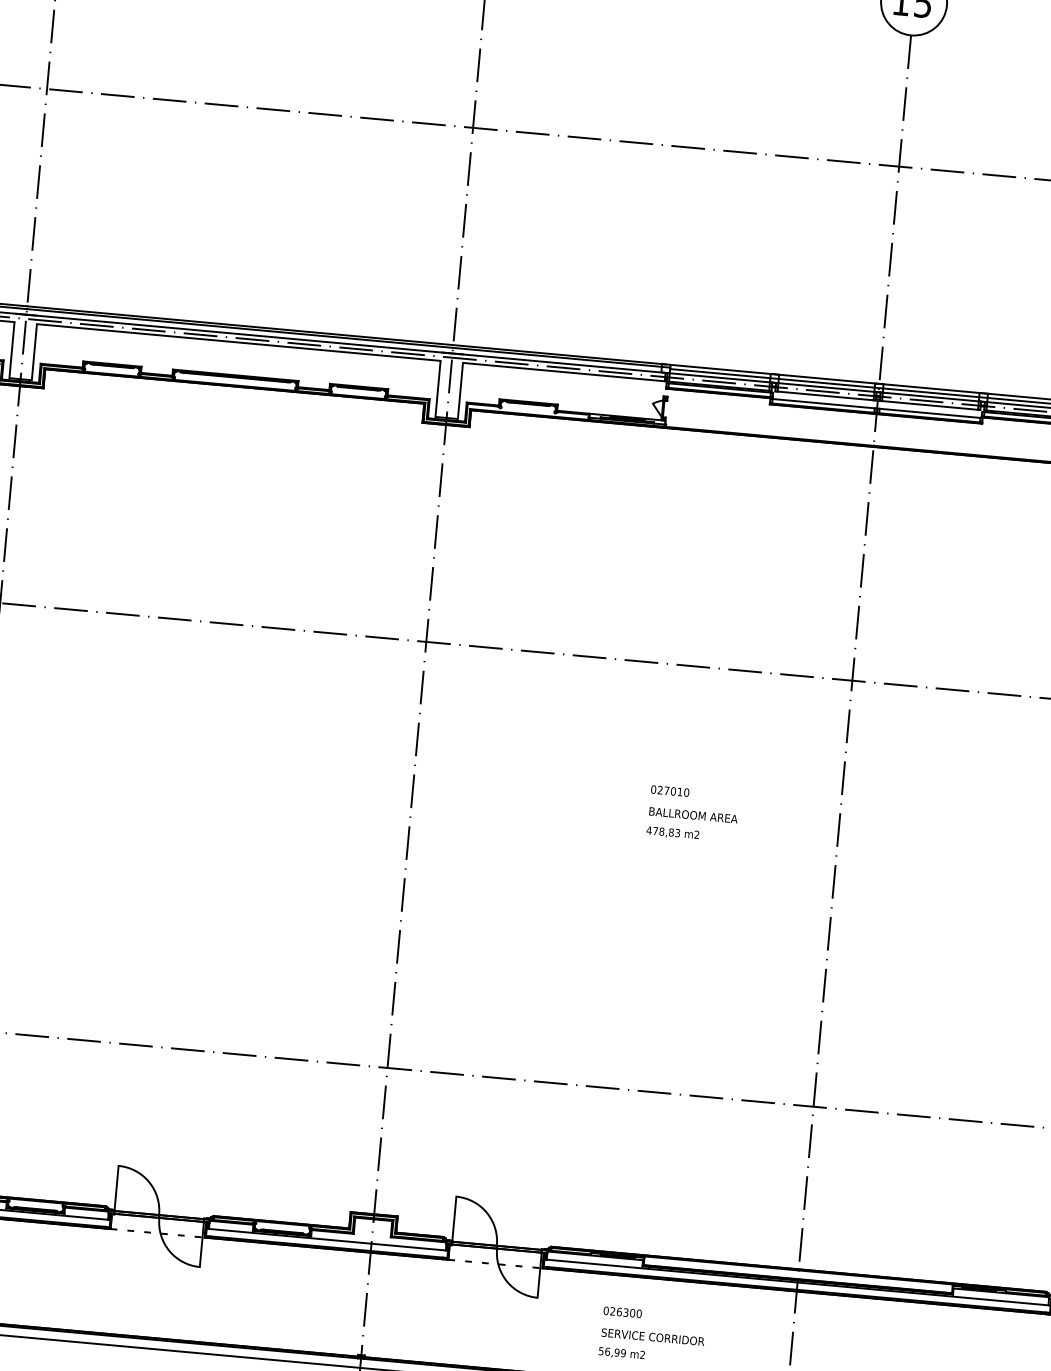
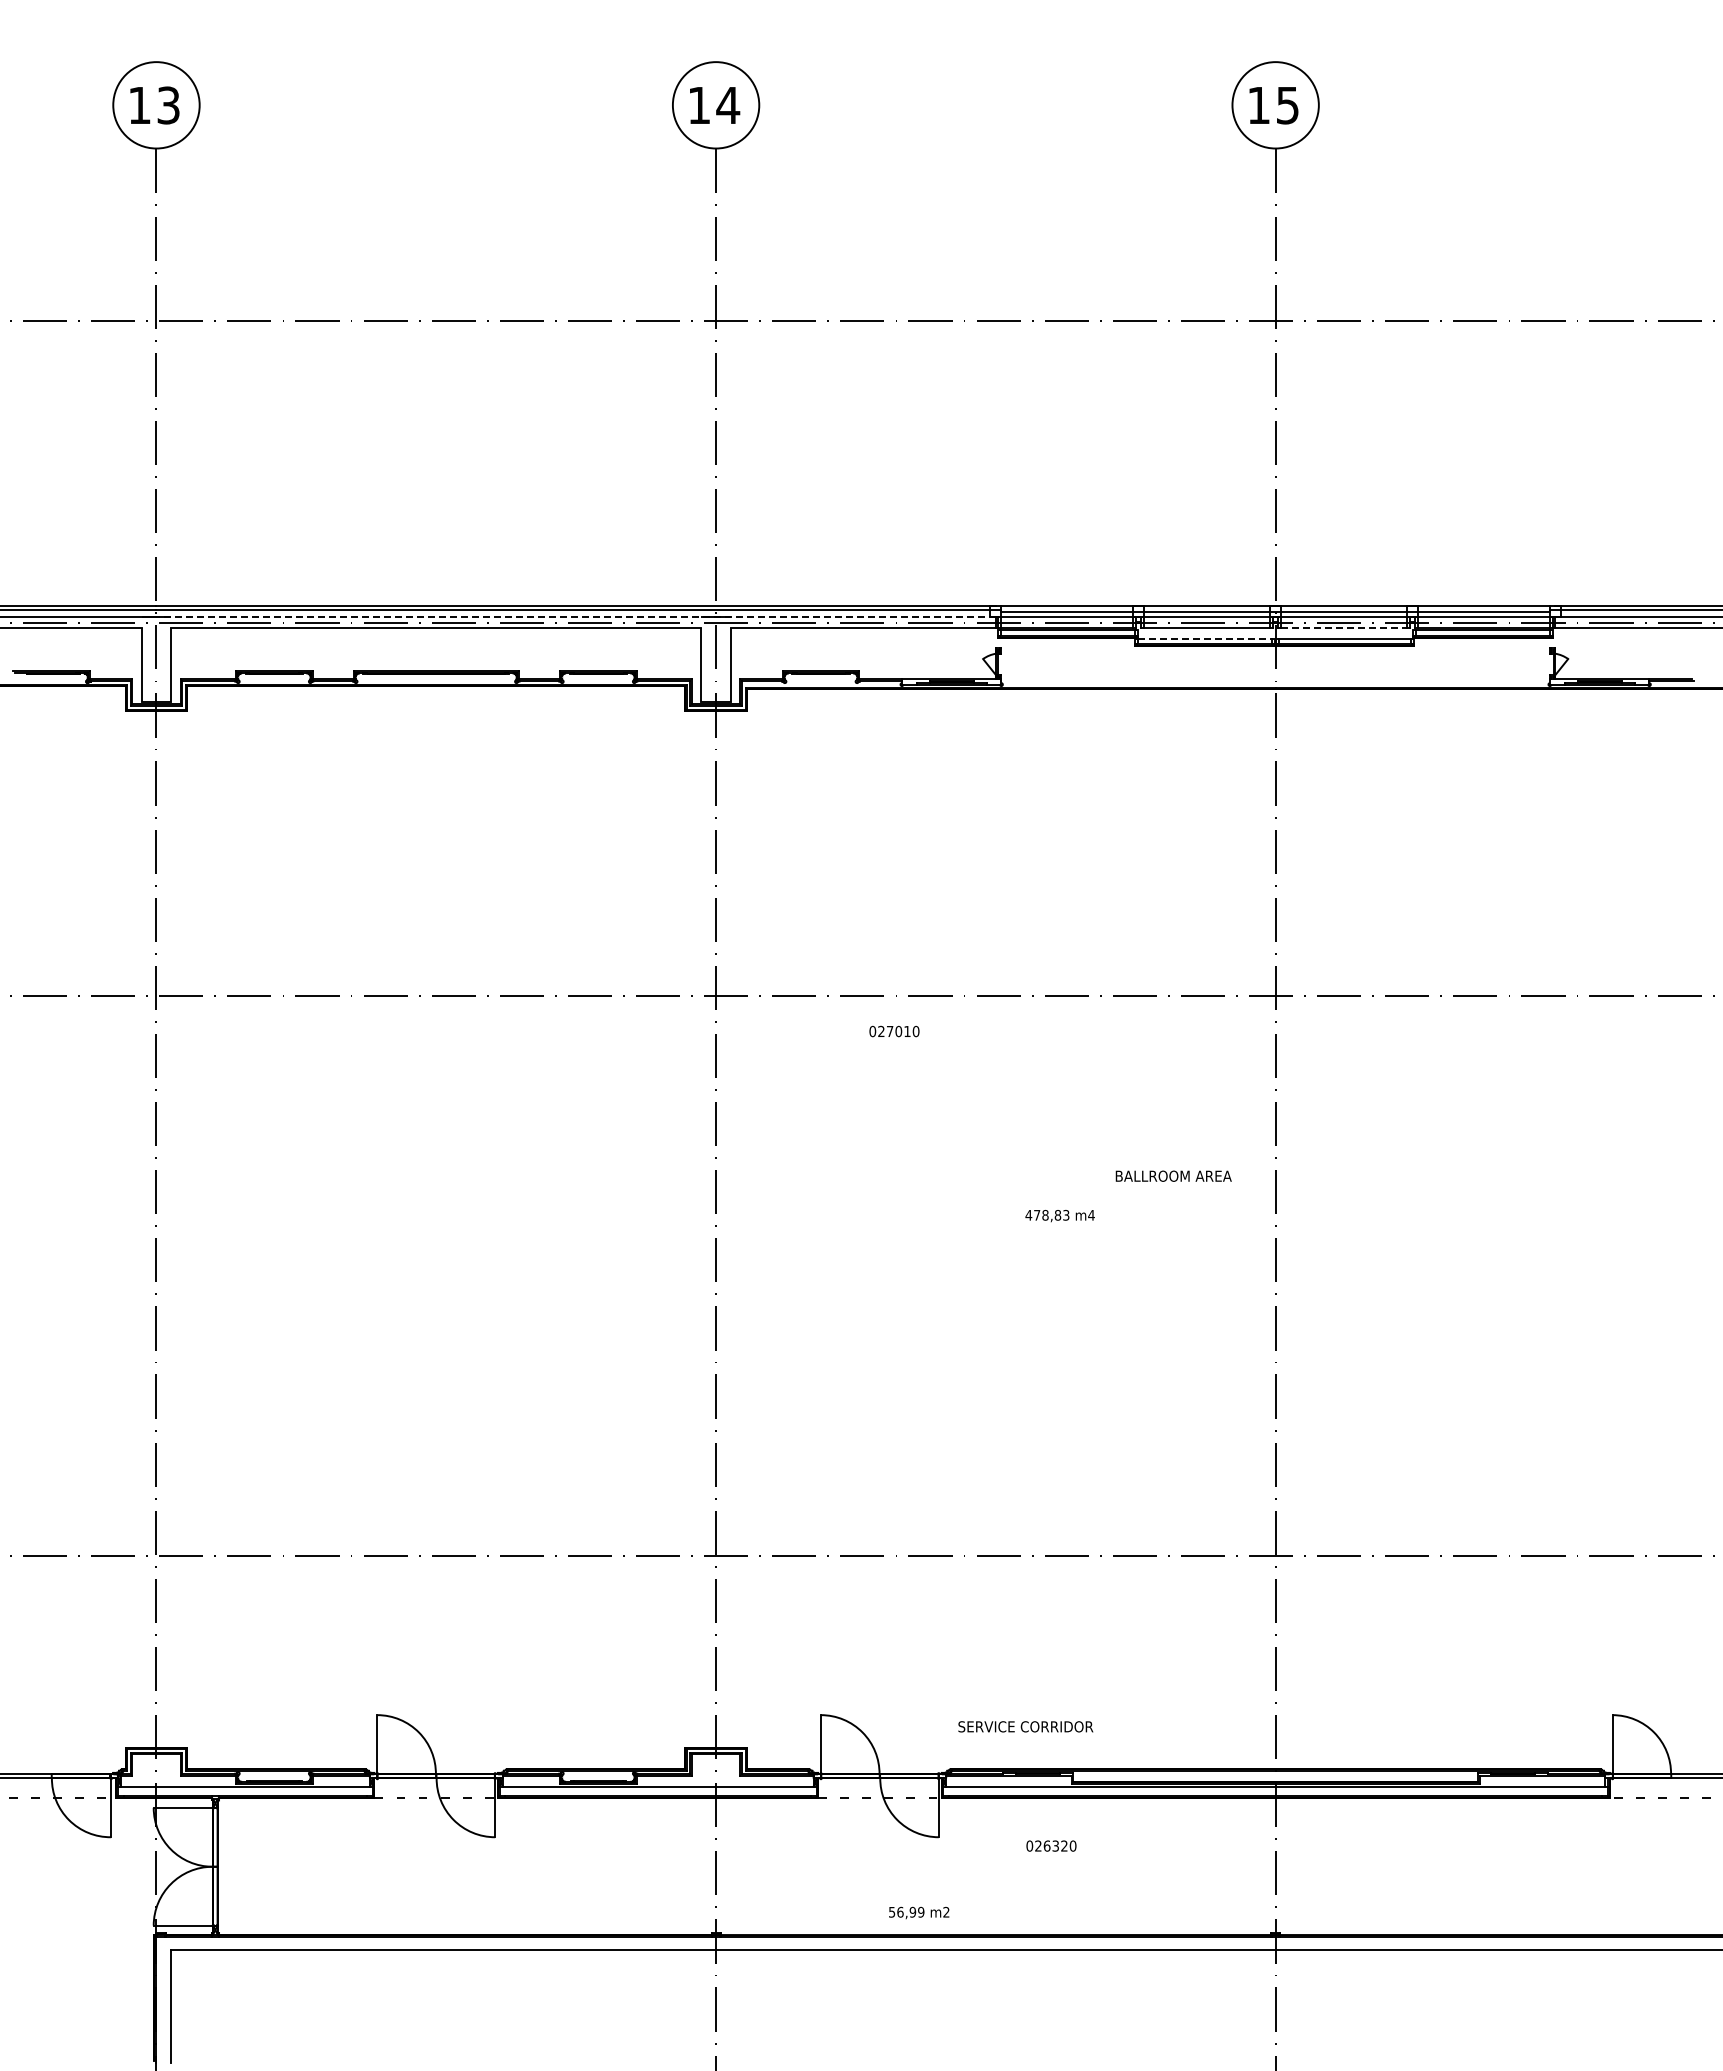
line: (346, 344) -> (576, 617), solid -> dashed
line: (823, 403) -> (1205, 638), solid -> dashed
line: (930, 405) -> (1344, 628), solid -> dashed
text: (670, 791) -> (894, 1031), moved
text: (693, 814) -> (1173, 1175), moved
text: (696, 835) -> (1091, 1215), m2 -> m4
text: (632, 1312) -> (1064, 1845), 026300 -> 026320
text: (652, 1336) -> (1025, 1726), moved
text: (622, 1353) -> (919, 1912), moved

